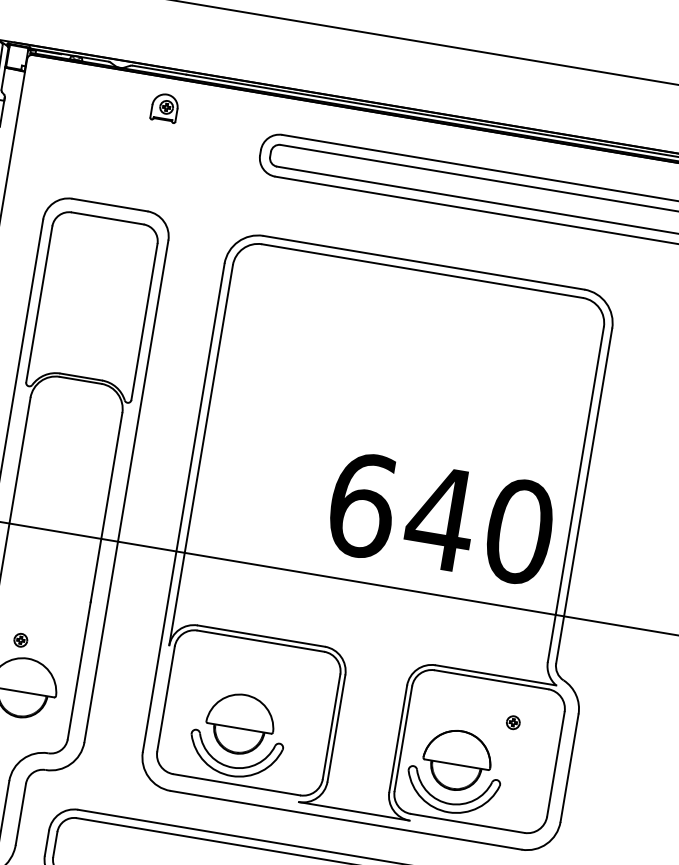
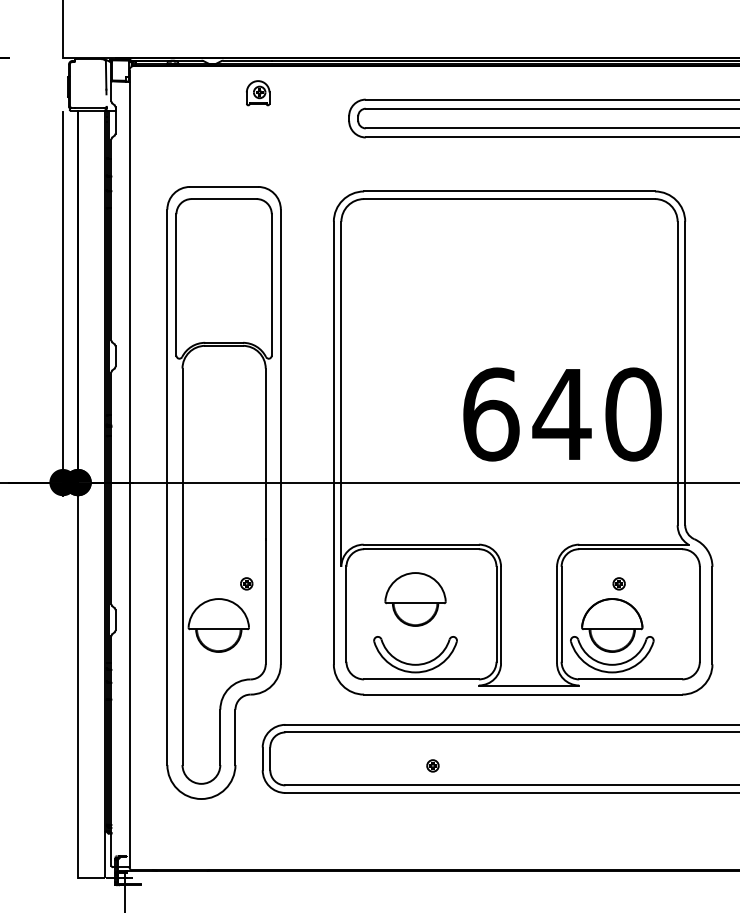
part: (20, 639) -> (246, 583), moved
part: (512, 722) -> (618, 583), moved
part: (240, 724) -> (415, 599), moved

